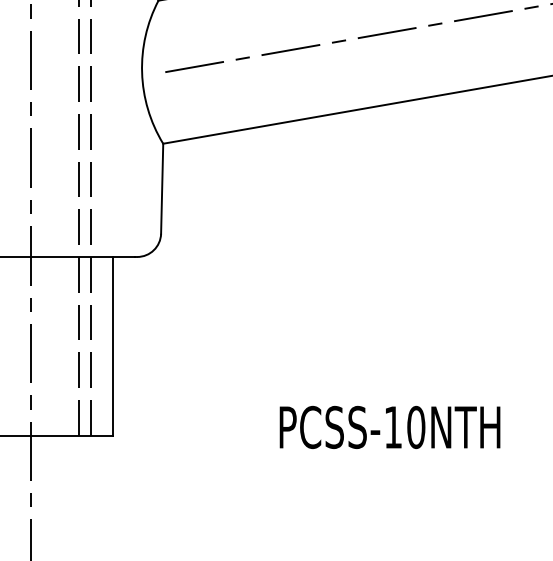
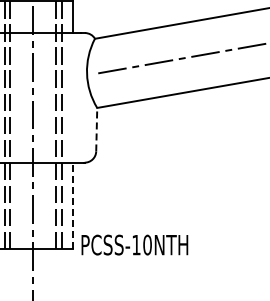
line: (161, 188) -> (96, 129), solid -> dashed
line: (114, 345) -> (73, 205), solid -> dashed
text: (389, 426) -> (134, 244), moved

